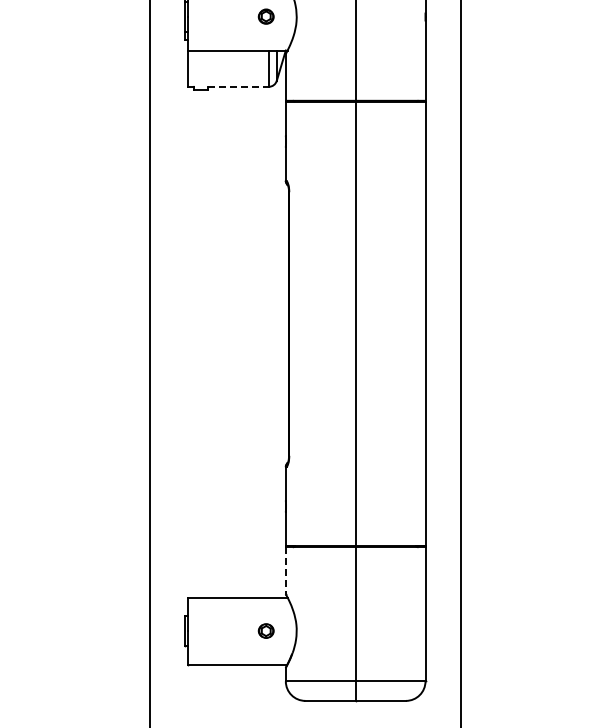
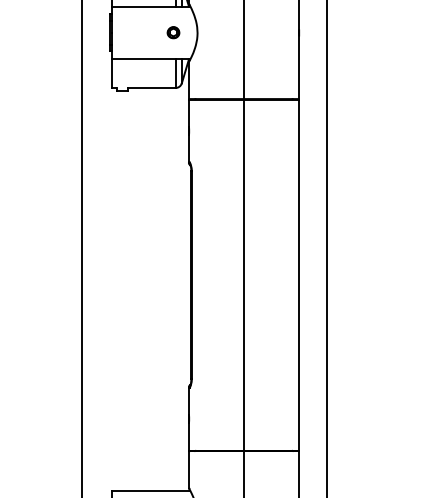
line: (239, 86) -> (152, 87), dashed -> solid
line: (285, 571) -> (188, 470), dashed -> solid

